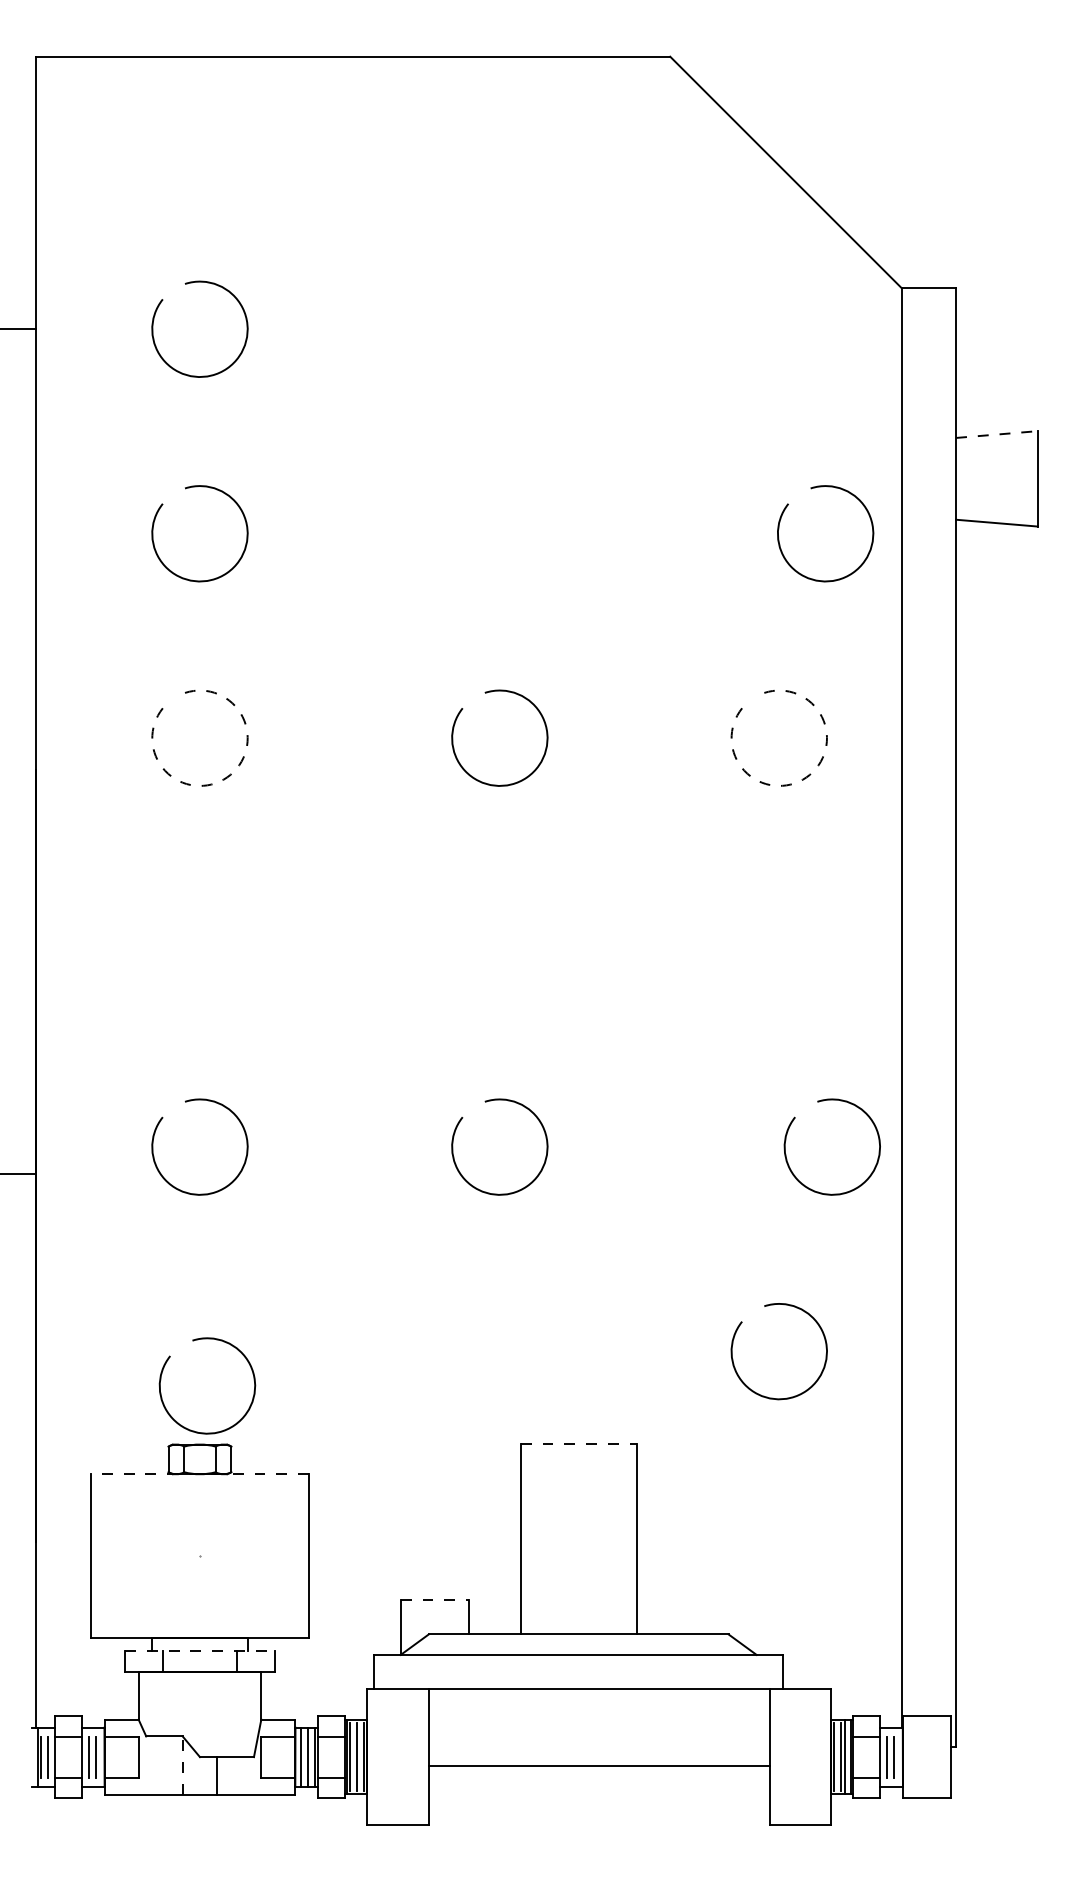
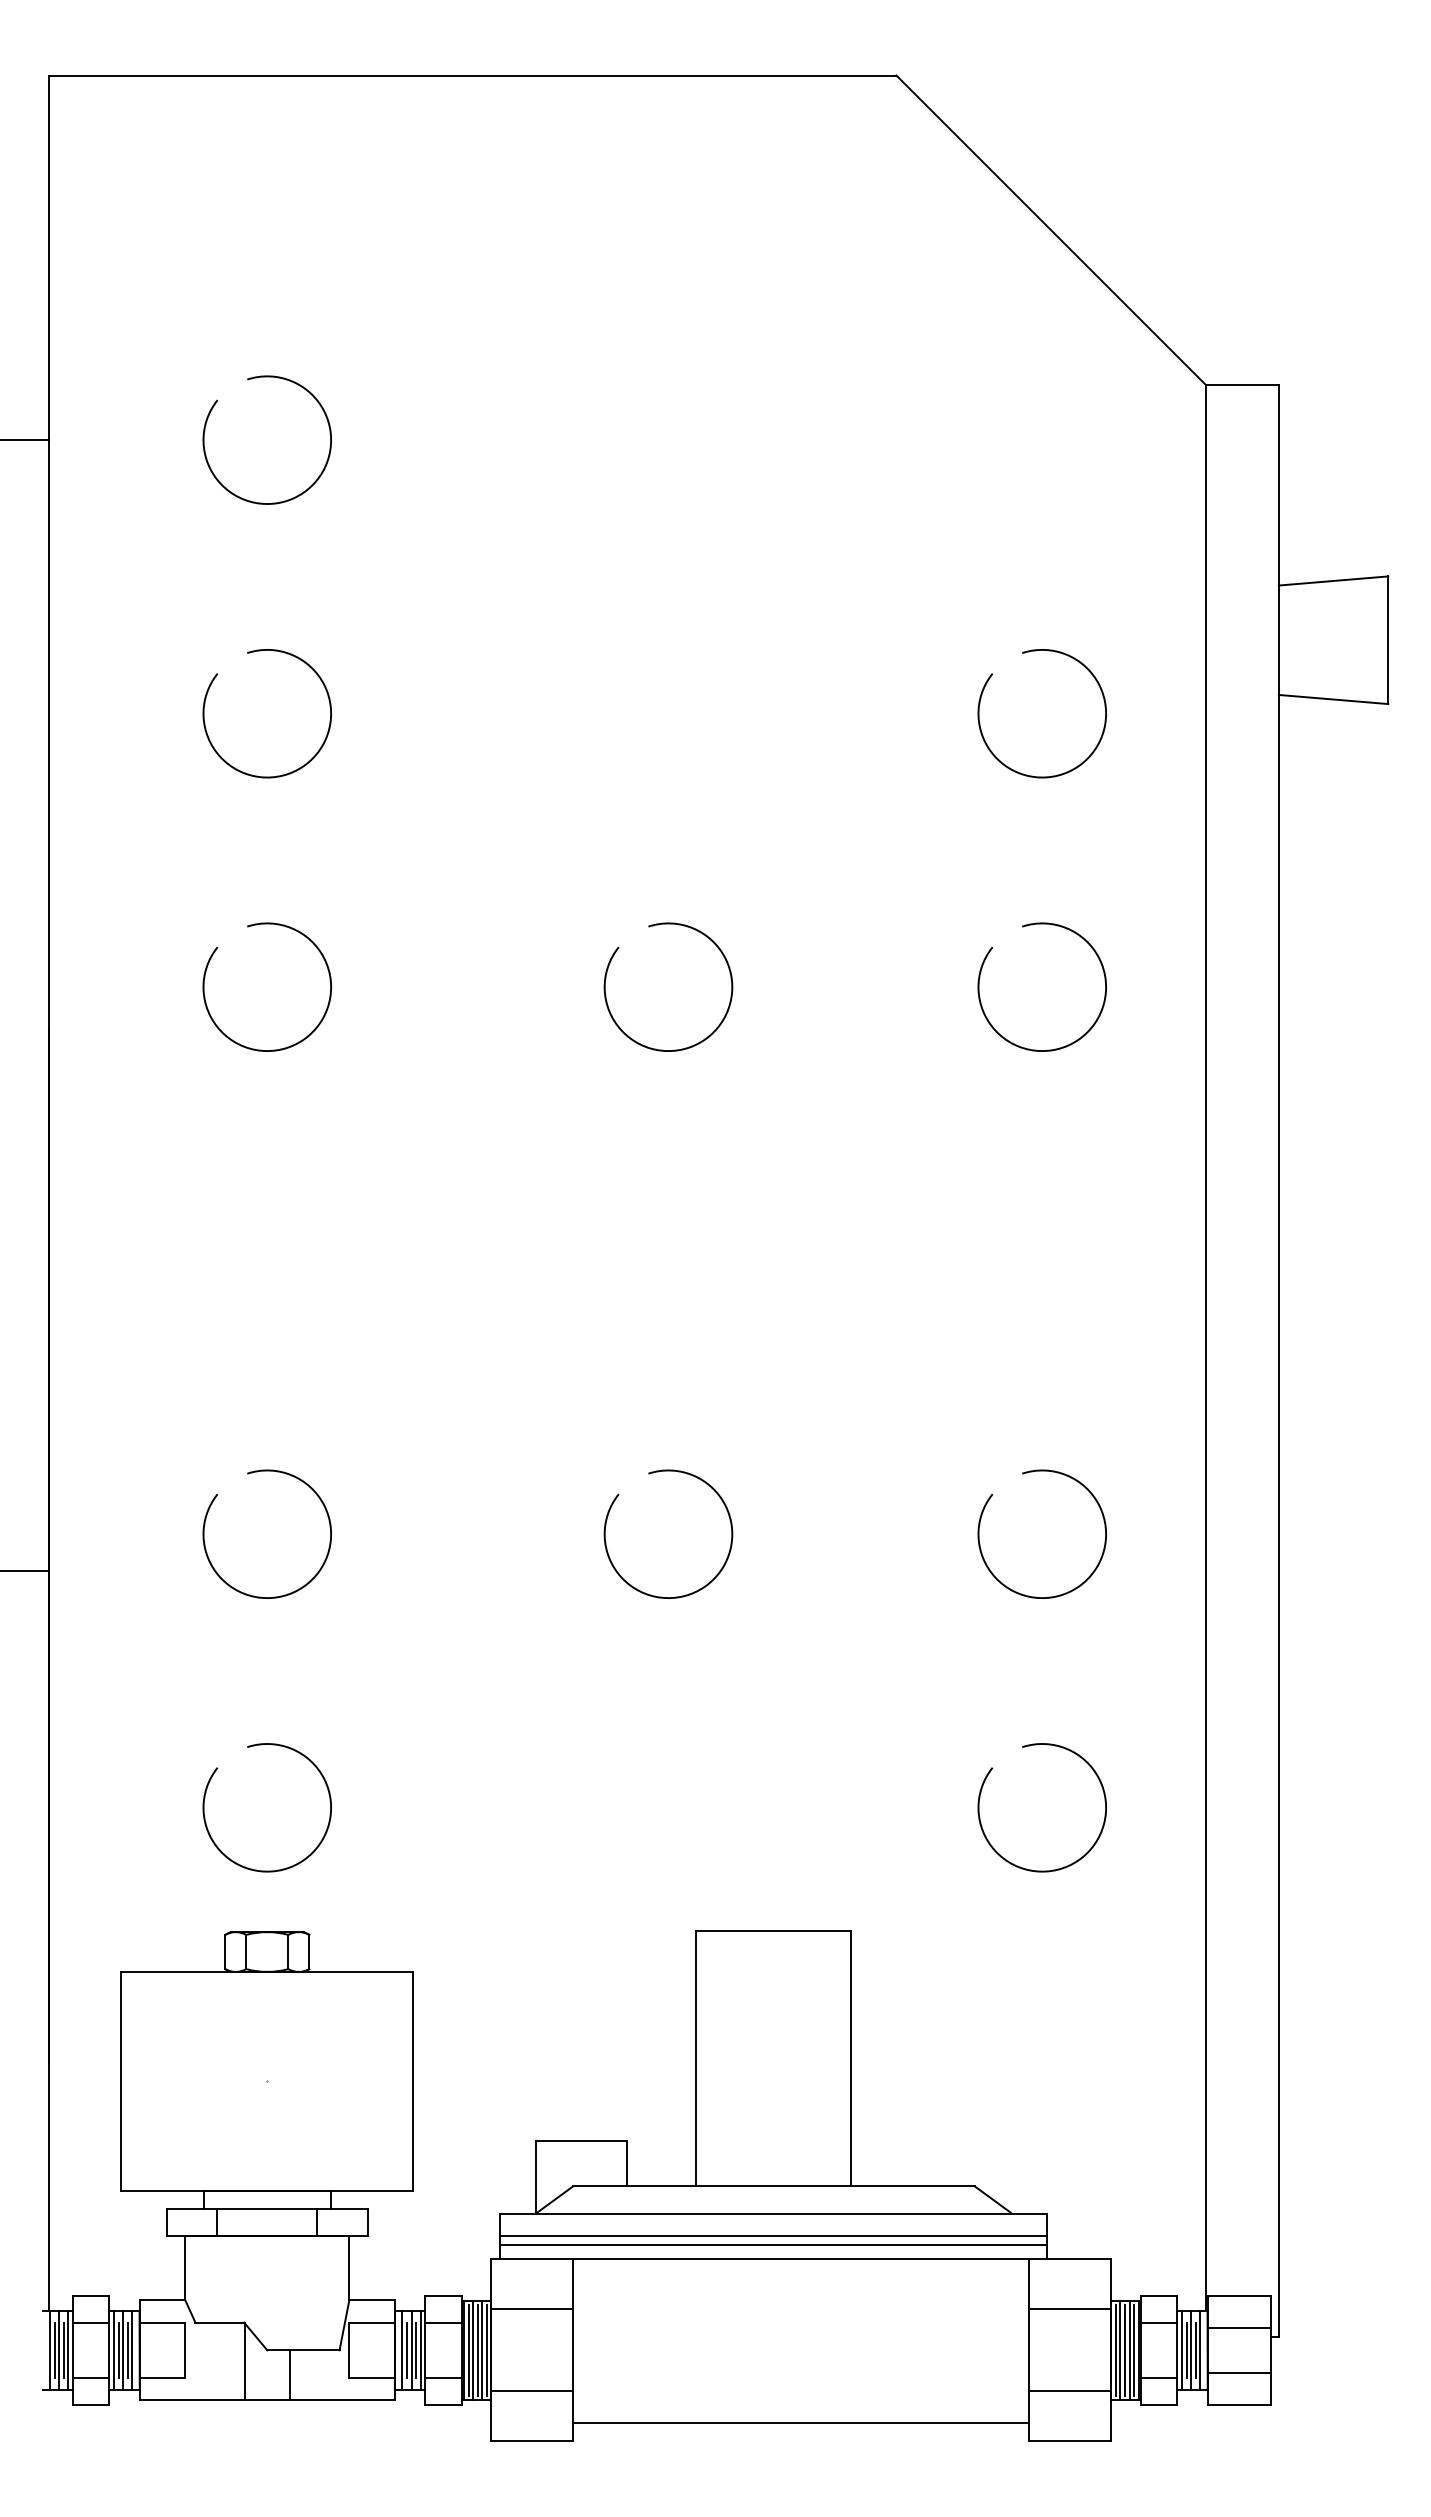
line: (996, 434) -> (1333, 580), dashed -> solid
arc: (779, 526) -> (980, 704), moved
arc: (227, 777) -> (303, 1039), dashed -> solid
arc: (806, 777) -> (1078, 1039), dashed -> solid
arc: (795, 1118) -> (992, 1496), moved
arc: (161, 1375) -> (206, 1793), moved
line: (579, 1443) -> (774, 1930), dashed -> solid
line: (200, 1473) -> (267, 1971), dashed -> solid
line: (434, 1600) -> (581, 2140), dashed -> solid
line: (200, 1651) -> (267, 2208), dashed -> solid
line: (578, 1672) -> (773, 2236), added
line: (578, 1678) -> (773, 2245), added
line: (398, 1726) -> (532, 2309), added
line: (800, 1726) -> (1070, 2309), added
line: (926, 1740) -> (1239, 2327), added
line: (44, 1756) -> (59, 2349), added
line: (51, 1756) -> (68, 2349), added
line: (85, 1756) -> (113, 2349), added
line: (92, 1756) -> (123, 2349), added
line: (99, 1756) -> (132, 2349), added
line: (304, 1756) -> (406, 2349), added
line: (311, 1756) -> (416, 2349), added
line: (848, 1756) -> (1134, 2349), added
line: (883, 1756) -> (1181, 2349), added
line: (890, 1756) -> (1191, 2349), added
line: (897, 1756) -> (1200, 2349), added
line: (354, 1757) -> (473, 2350), added
line: (360, 1757) -> (482, 2350), added
line: (837, 1757) -> (1120, 2350), added
line: (182, 1765) -> (244, 2361), dashed -> solid
line: (599, 1766) -> (801, 2423), moved
line: (926, 1774) -> (1239, 2373), added
line: (398, 1787) -> (532, 2391), added
line: (800, 1787) -> (1070, 2391), added

